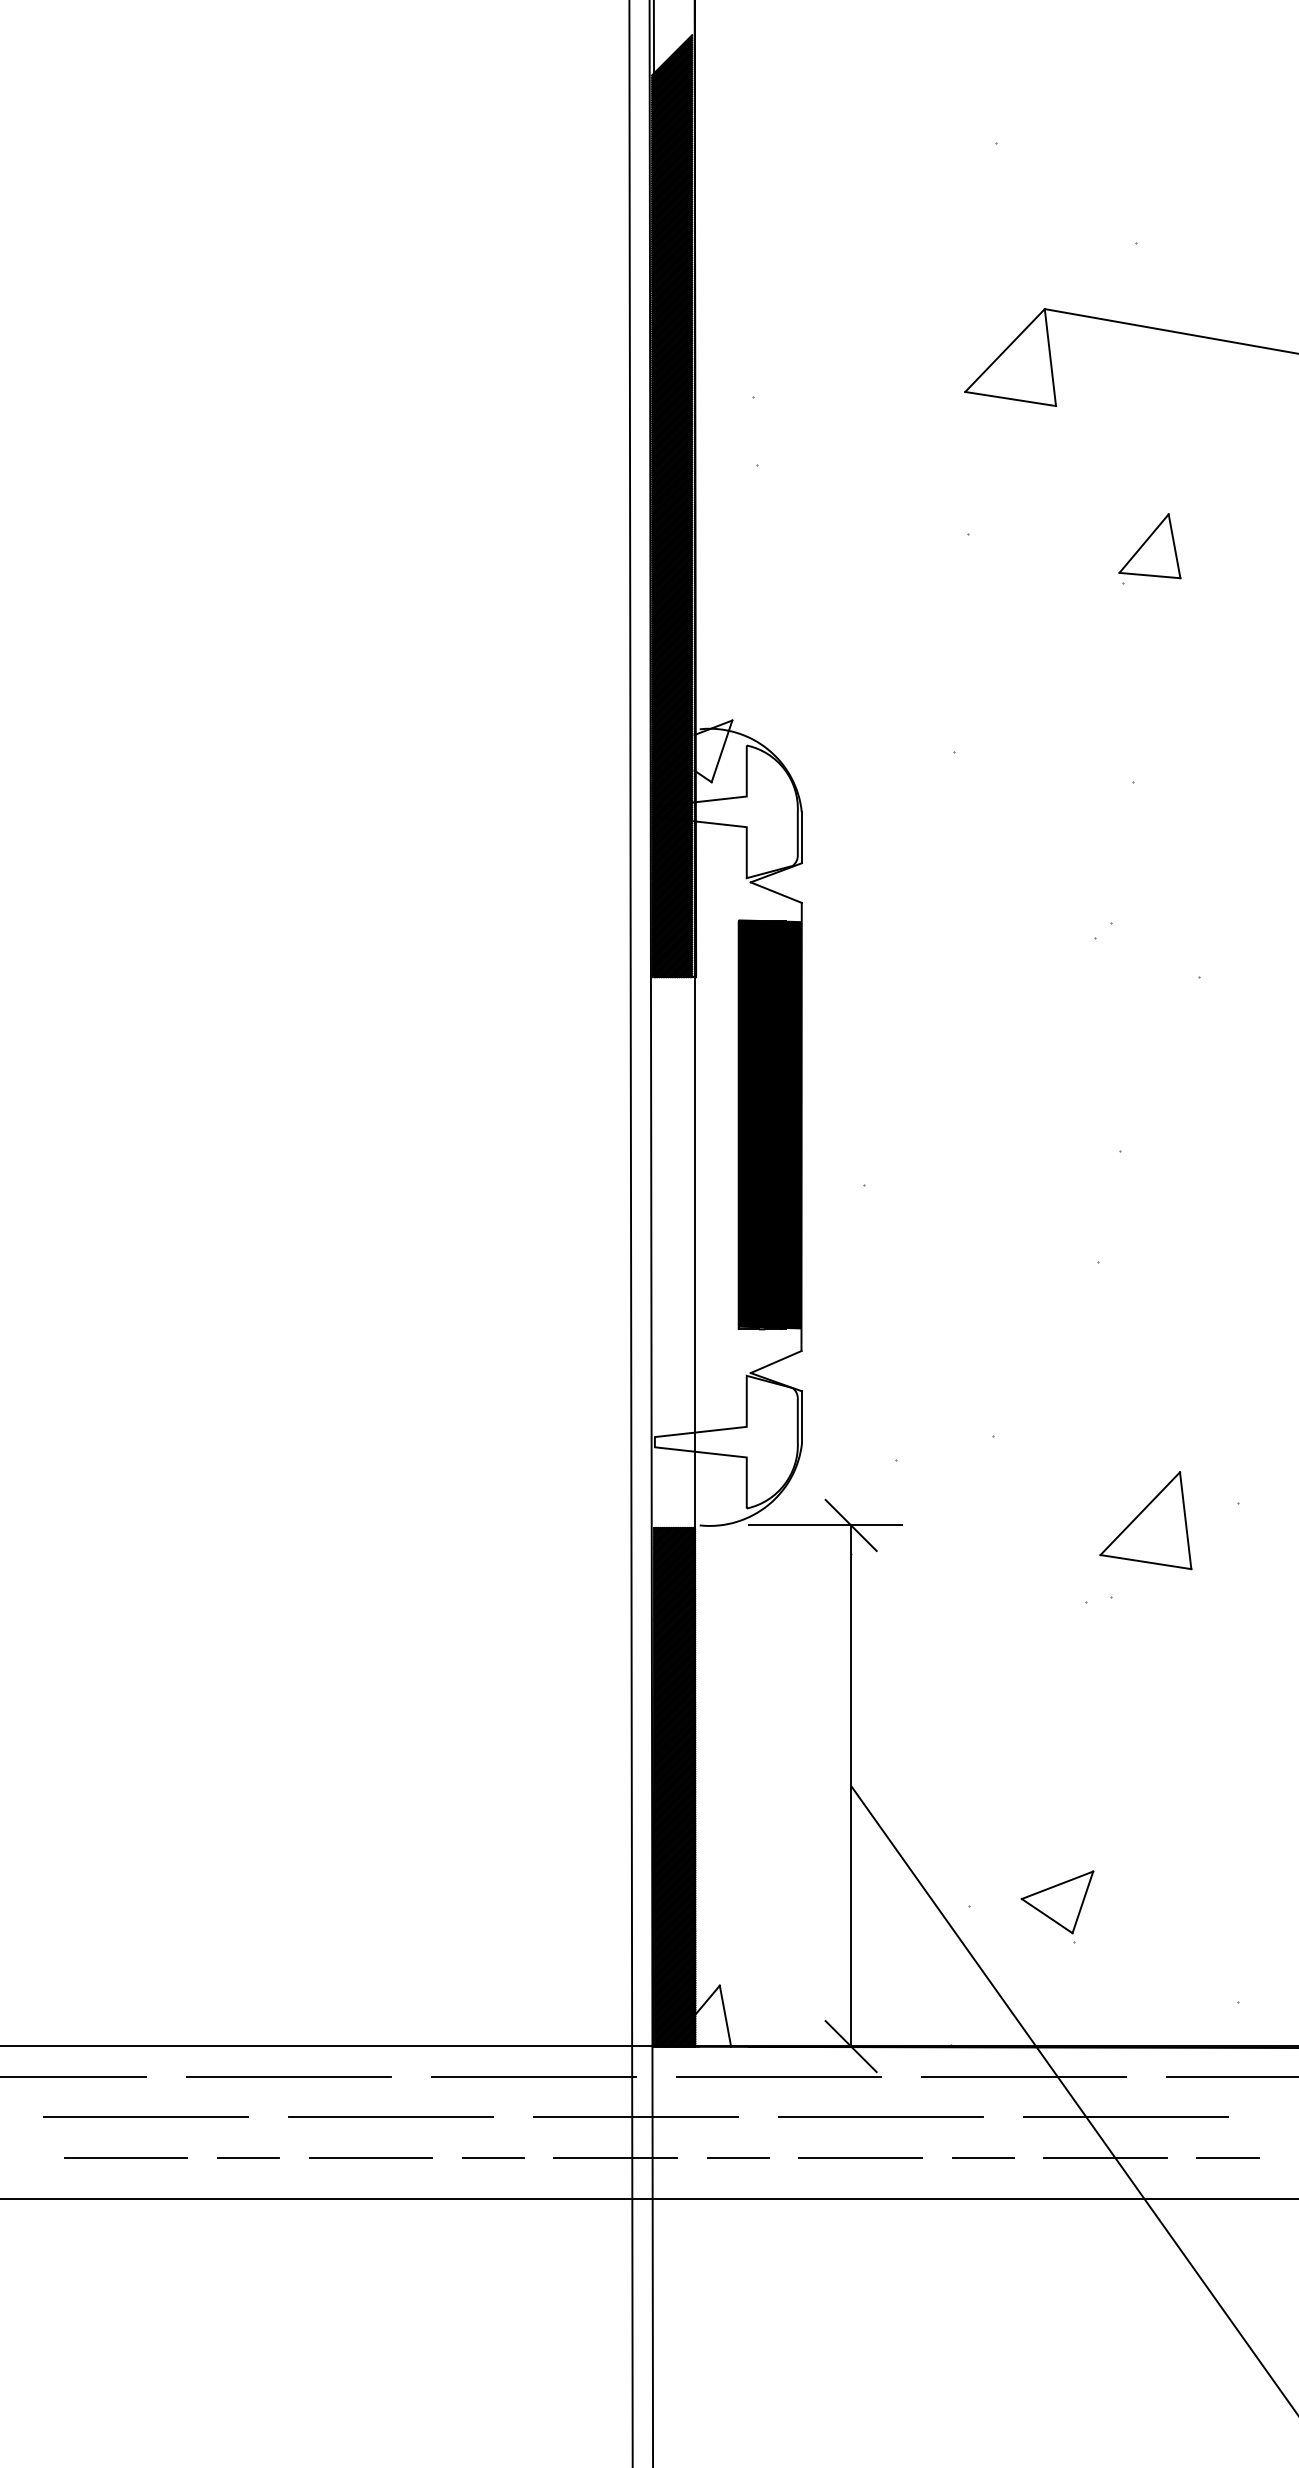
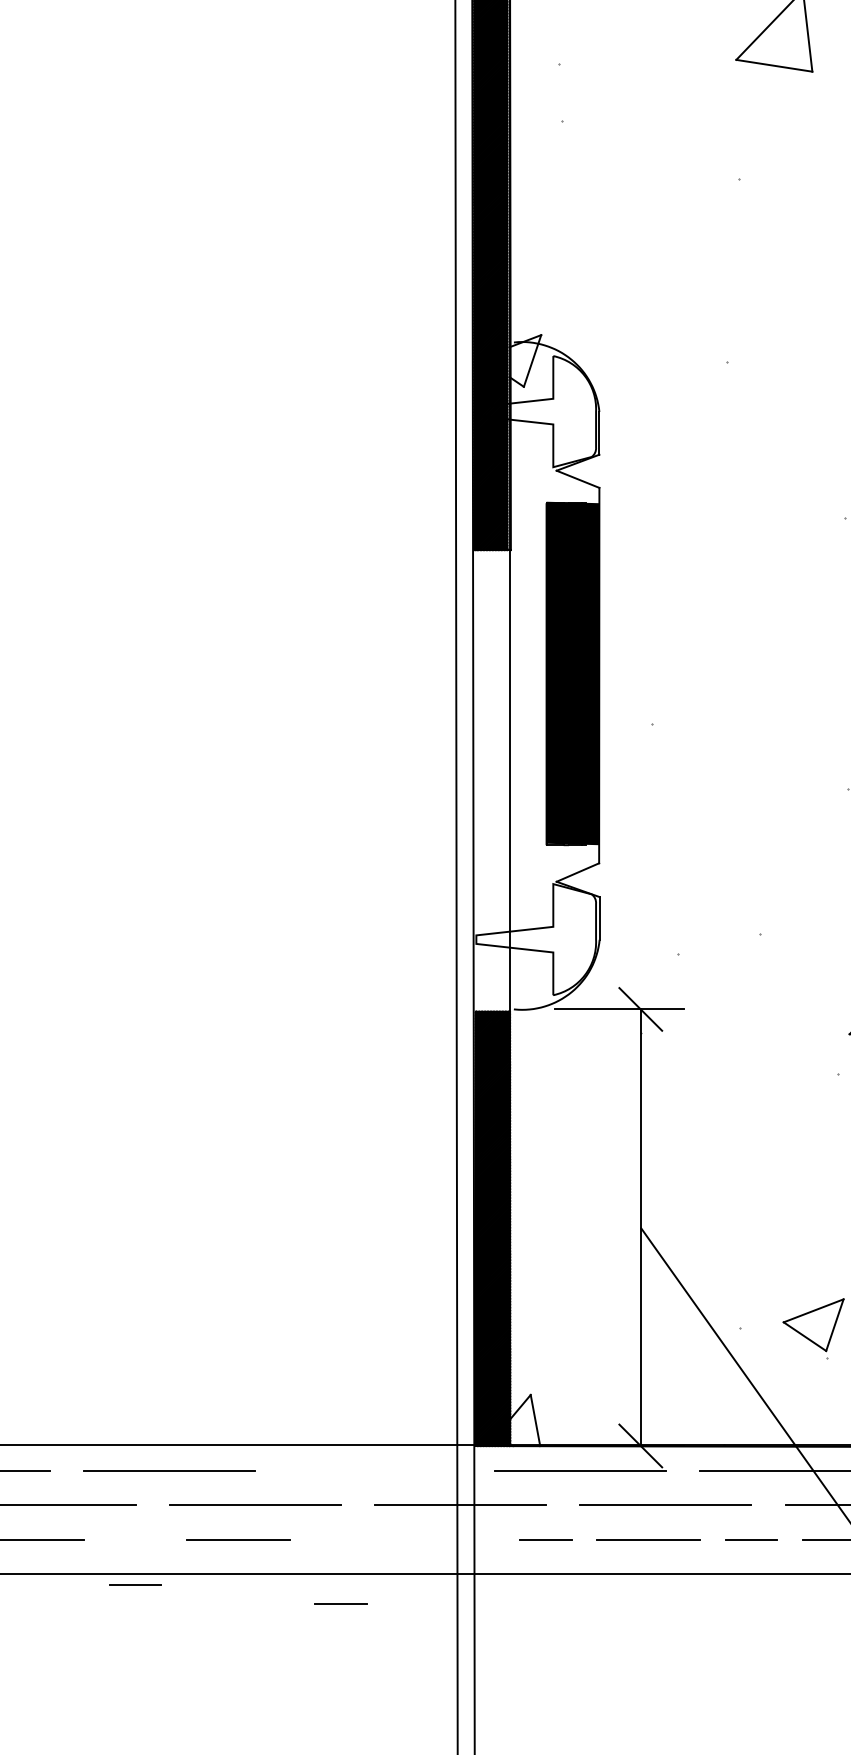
line: (534, 2076) -> (375, 1471), removed
line: (248, 2157) -> (135, 1584), moved
line: (493, 2157) -> (341, 1603), moved
line: (615, 2158) -> (443, 1539), removed

